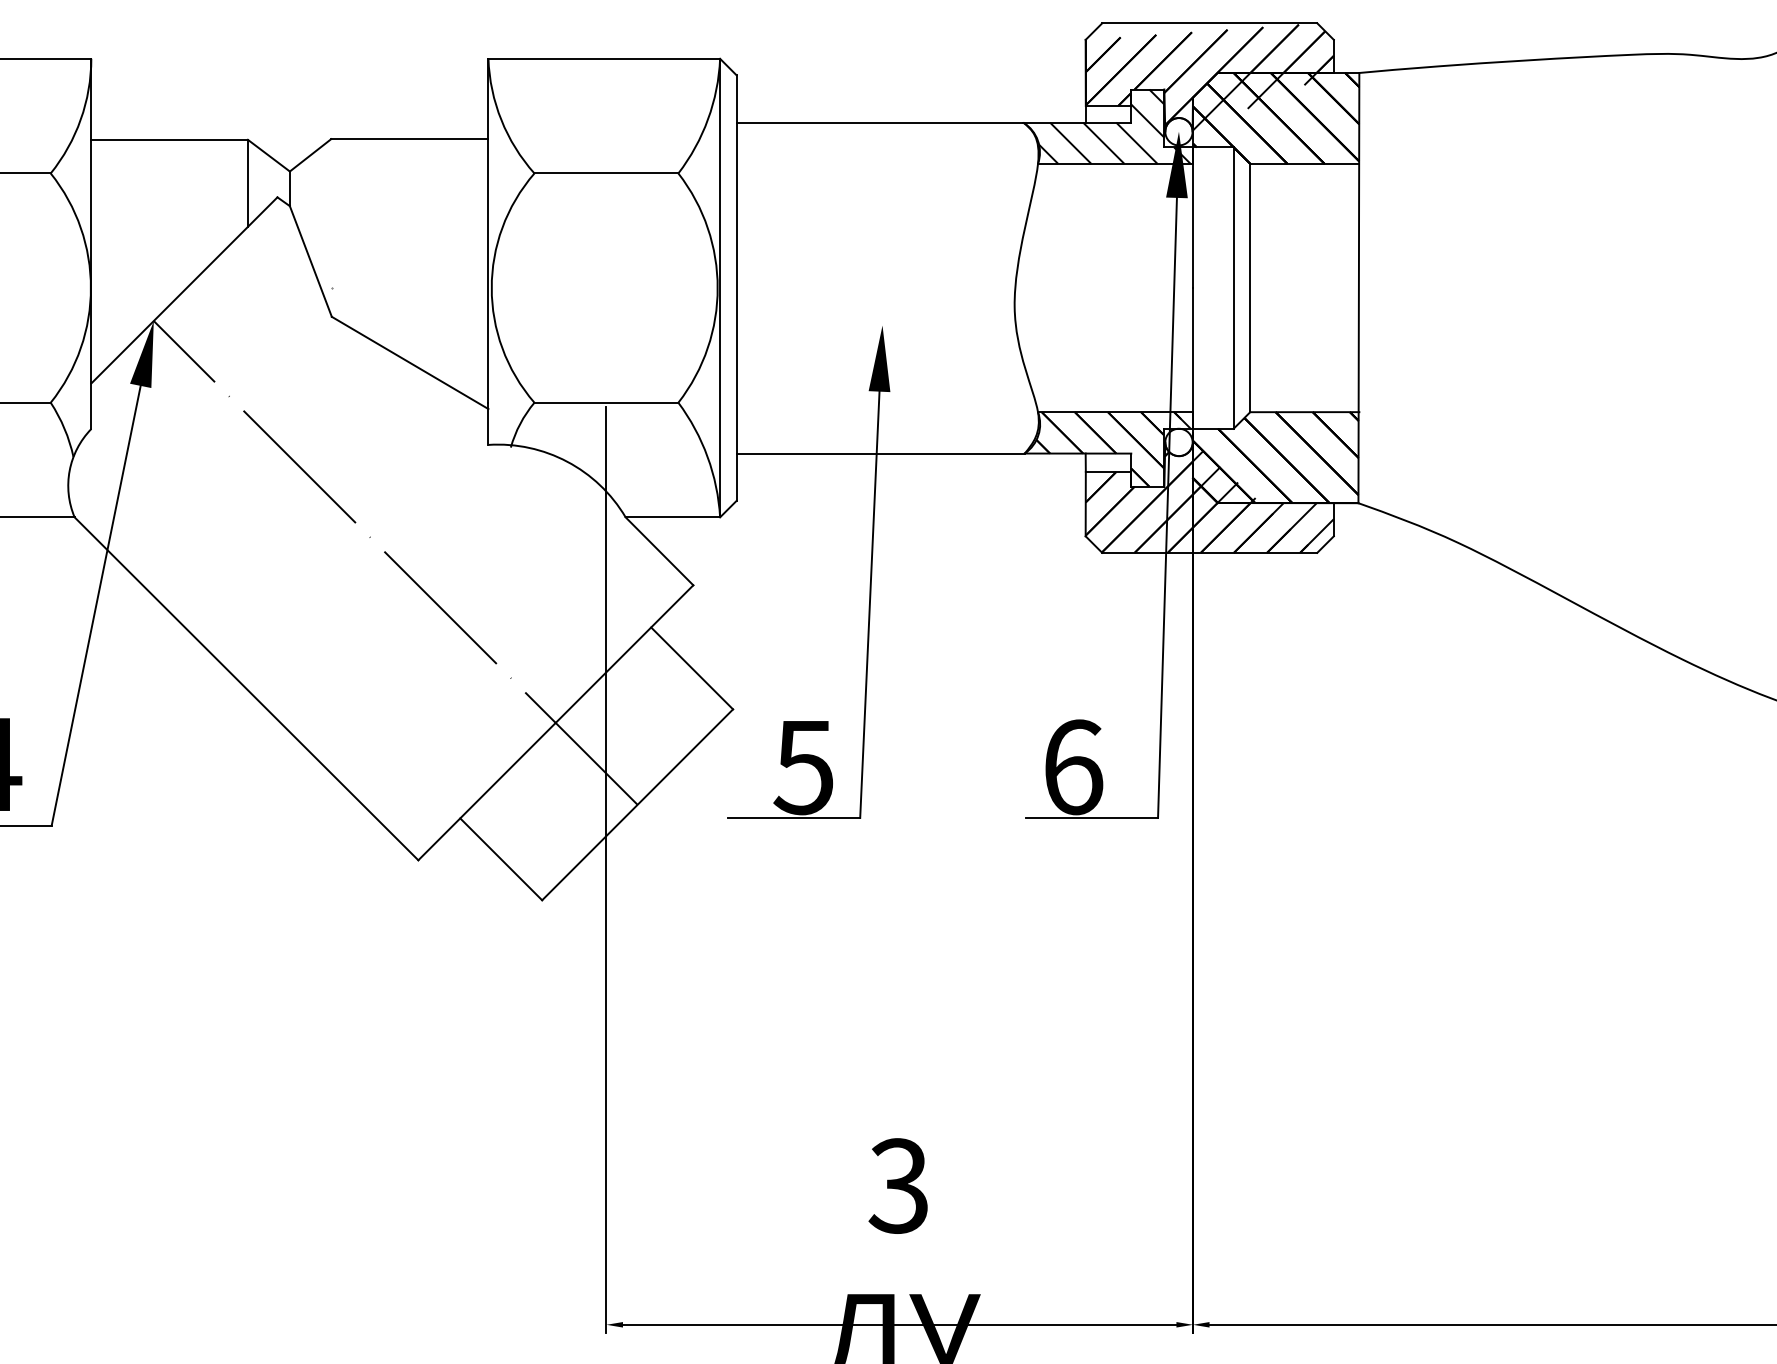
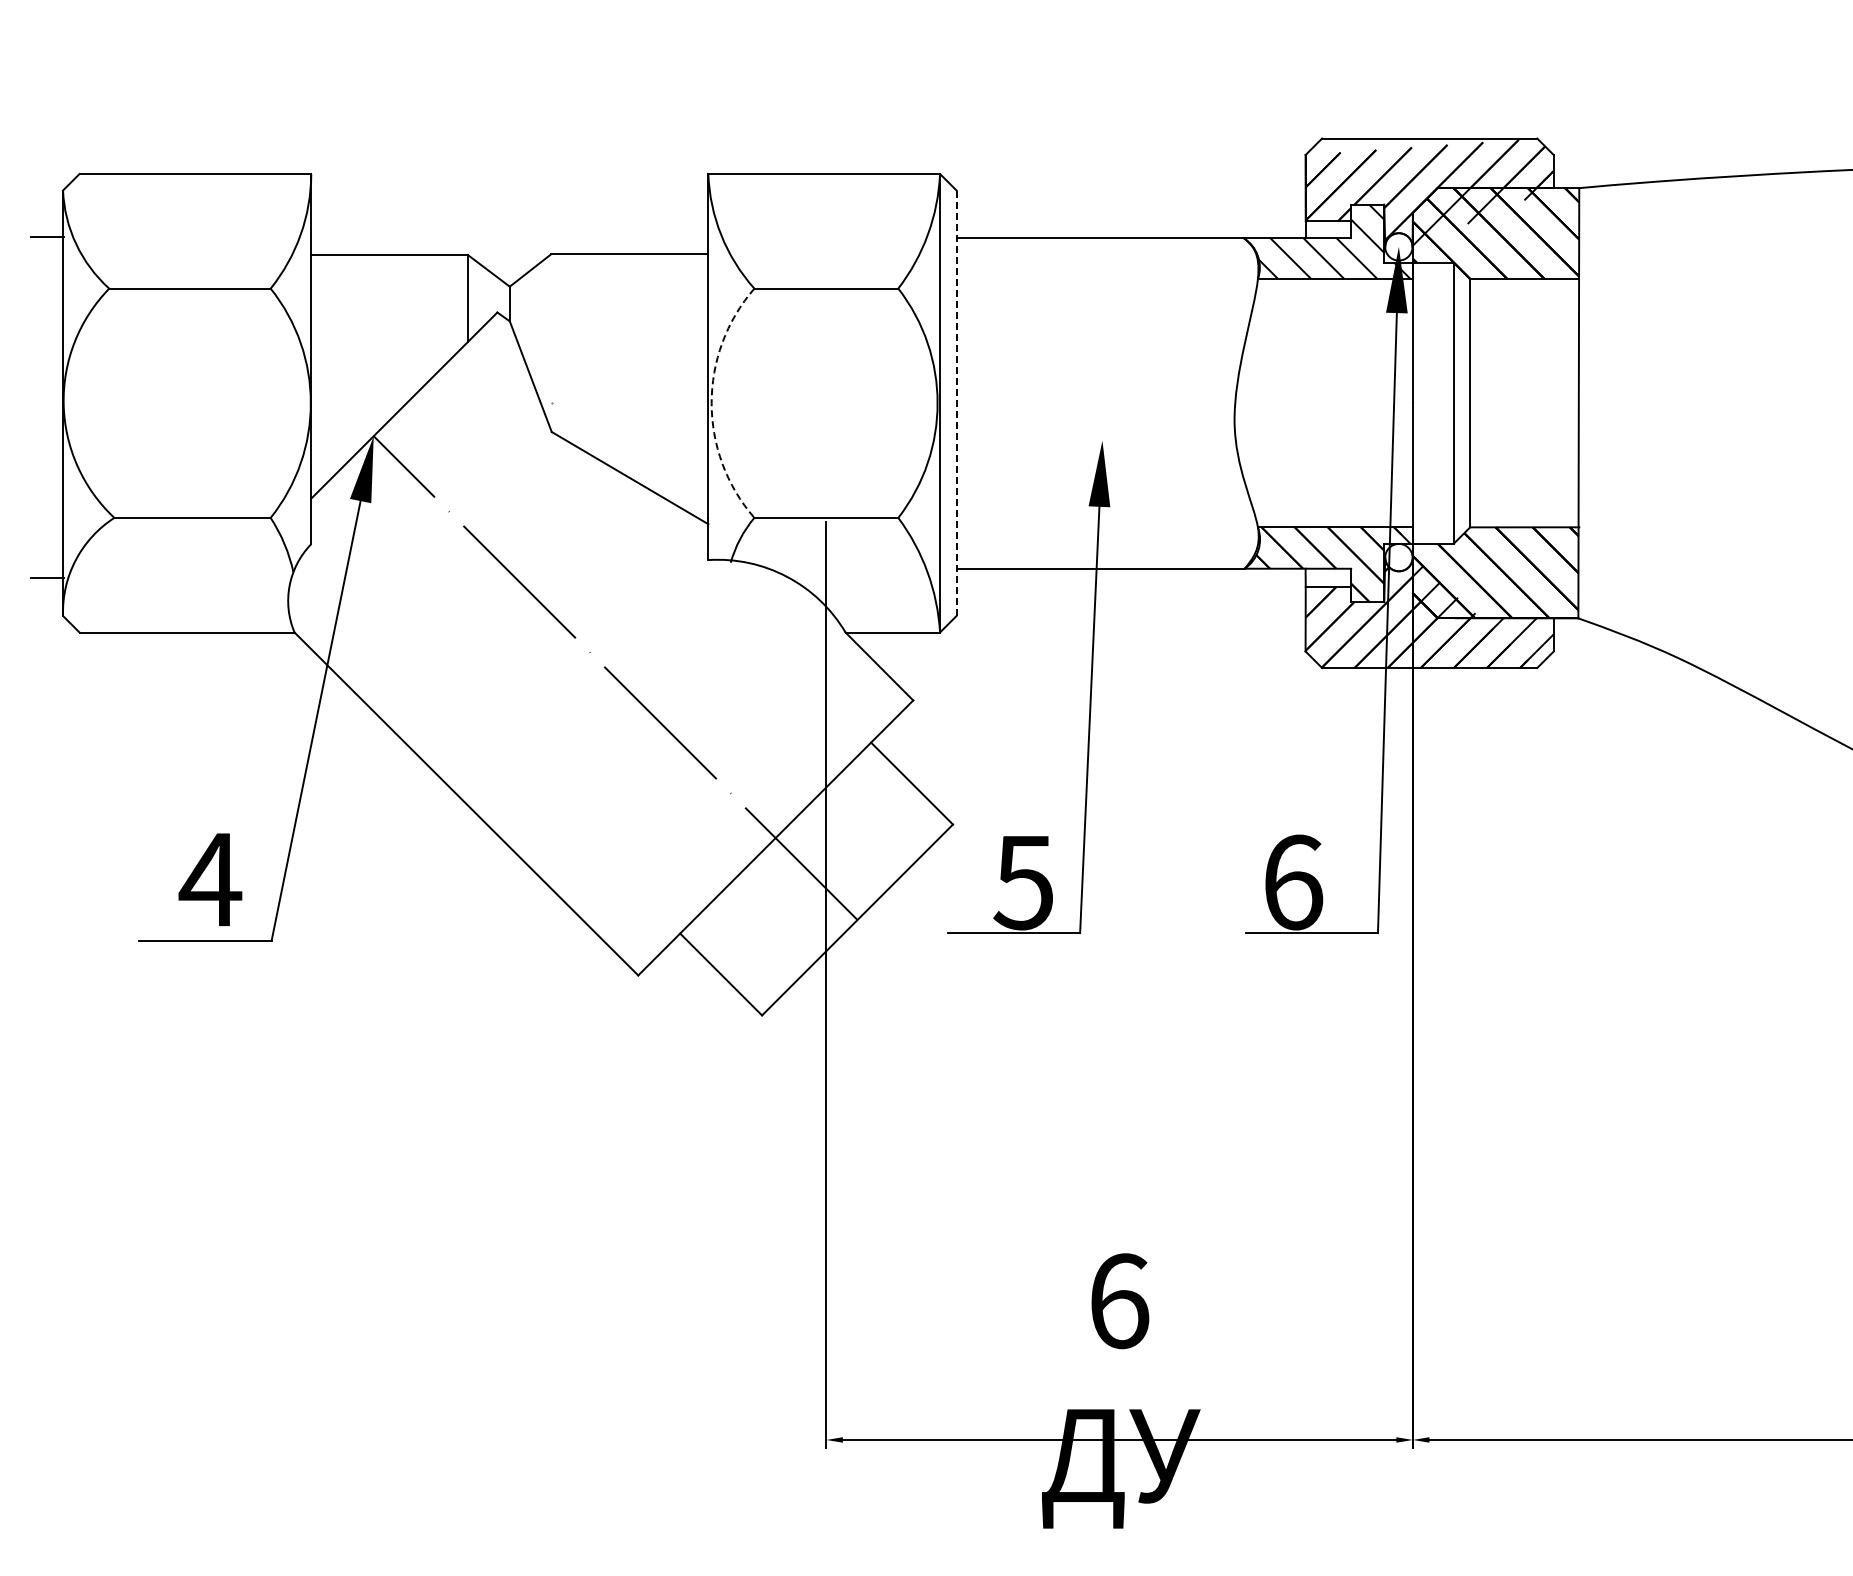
arc: (491, 288) -> (711, 403), solid -> dashed
line: (736, 288) -> (956, 403), solid -> dashed
text: (898, 1186) -> (1118, 1301), 3 -> 6

